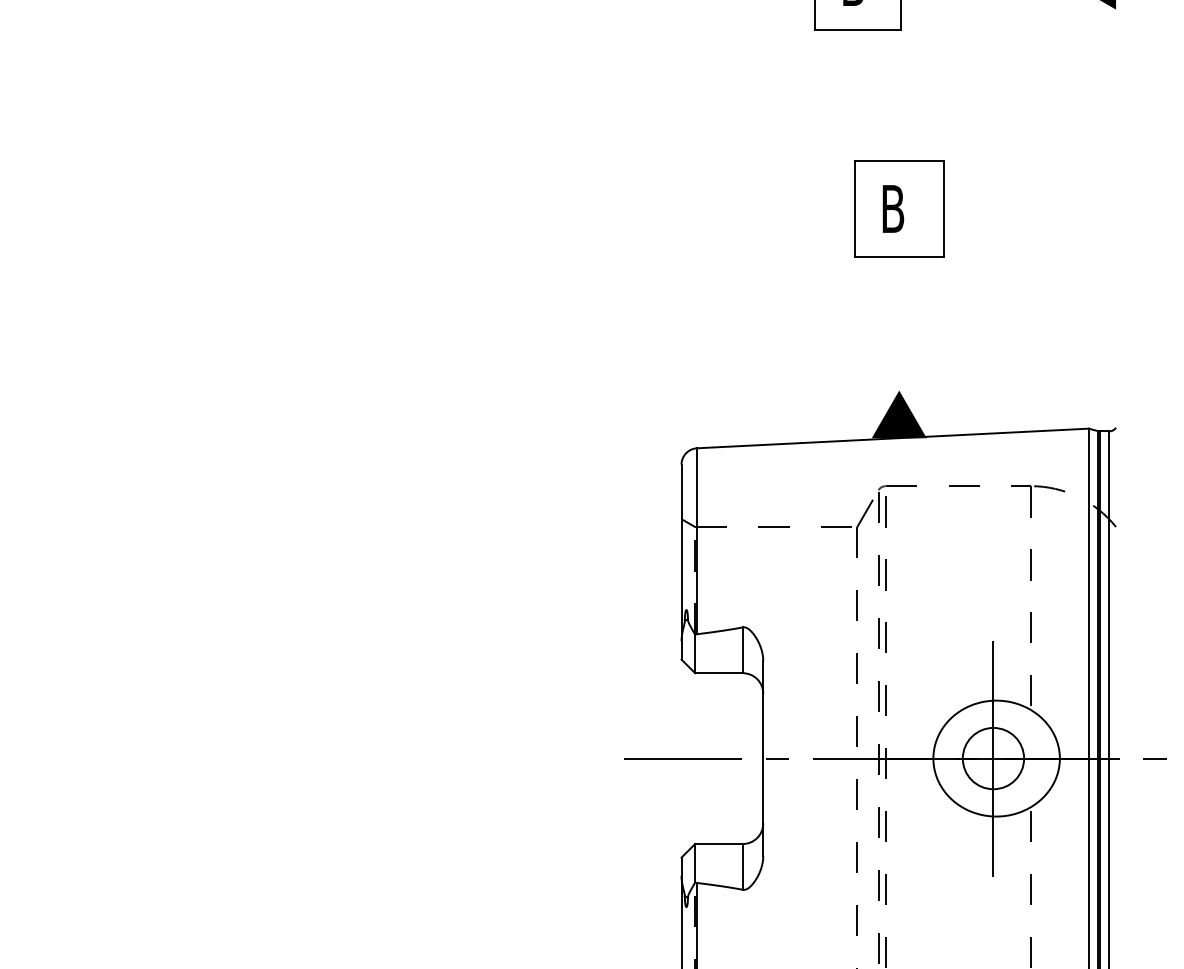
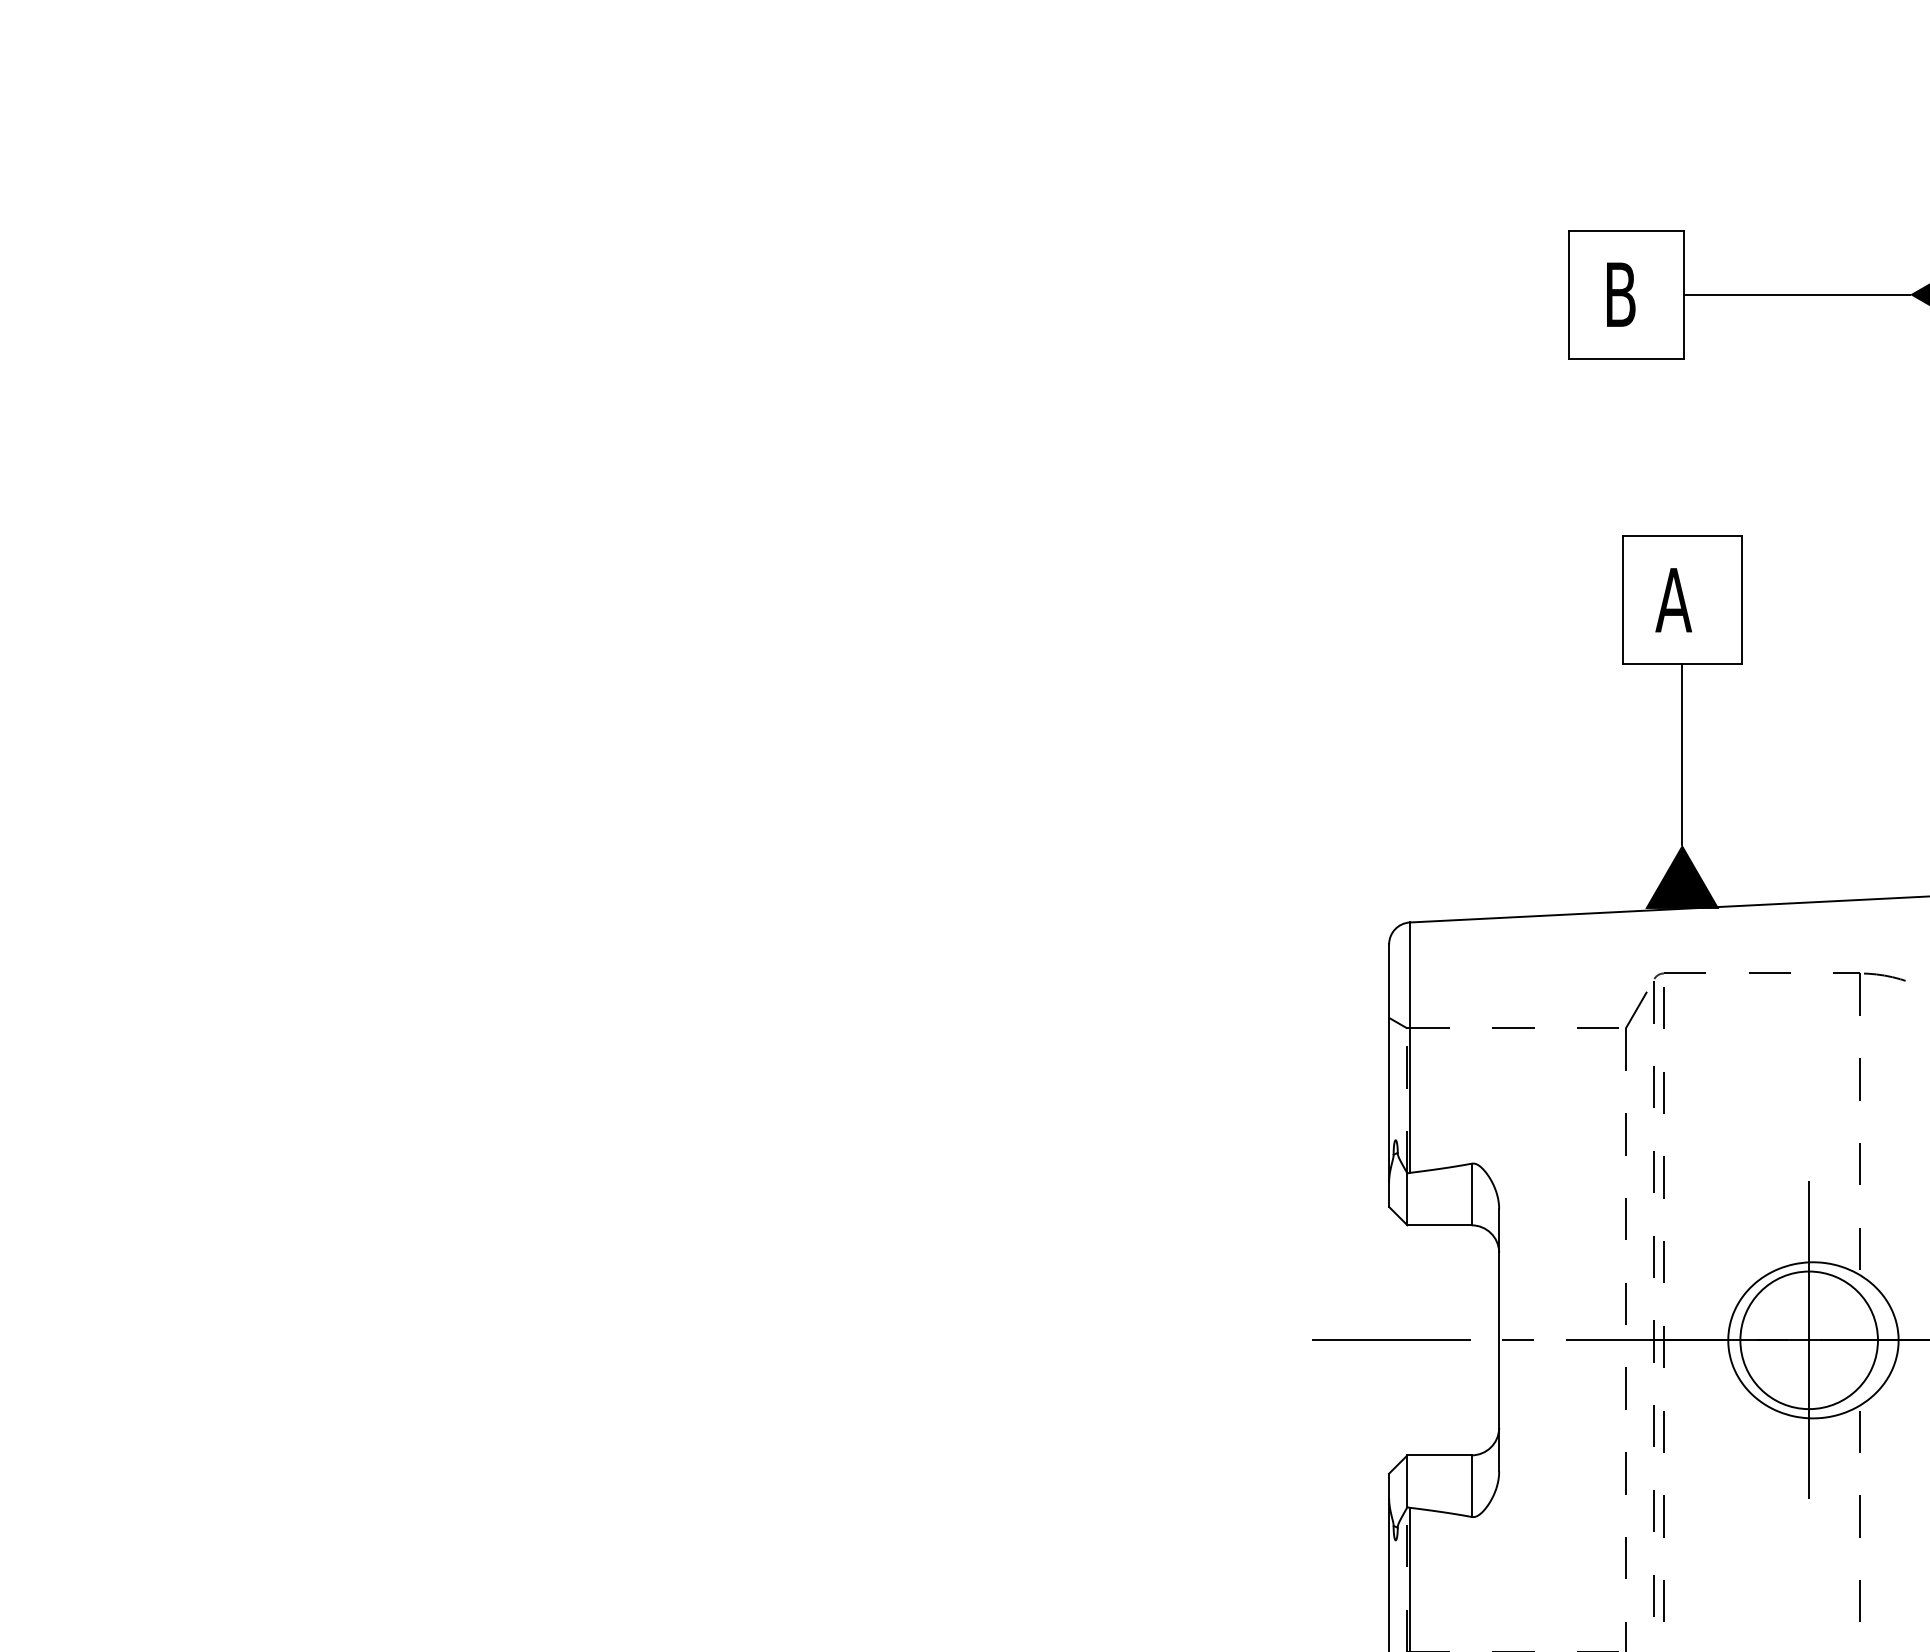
text: (892, 209) -> (1673, 600), B -> A
line: (899, 323) -> (1682, 754), added
circle: (992, 758) -> (1808, 1340), size x1.67

